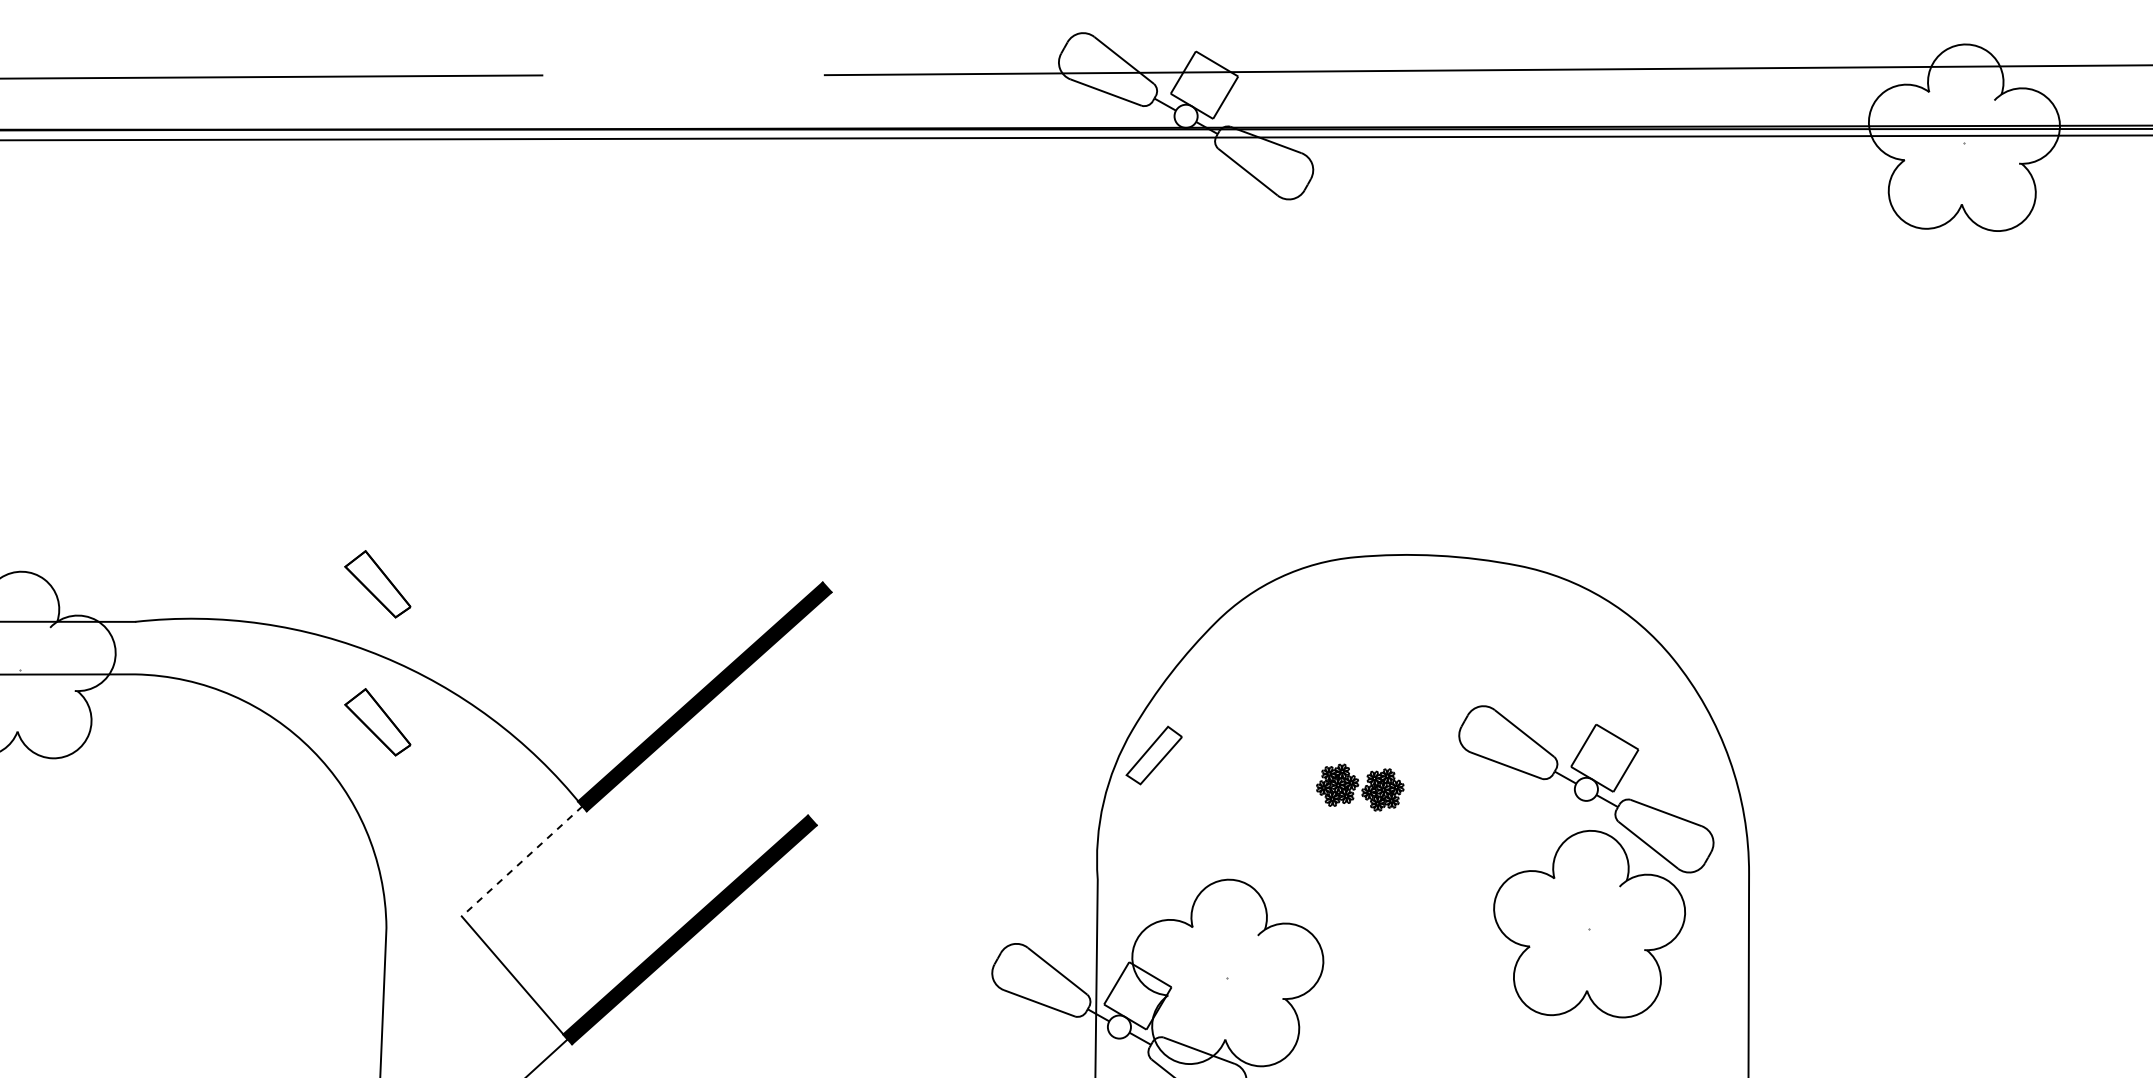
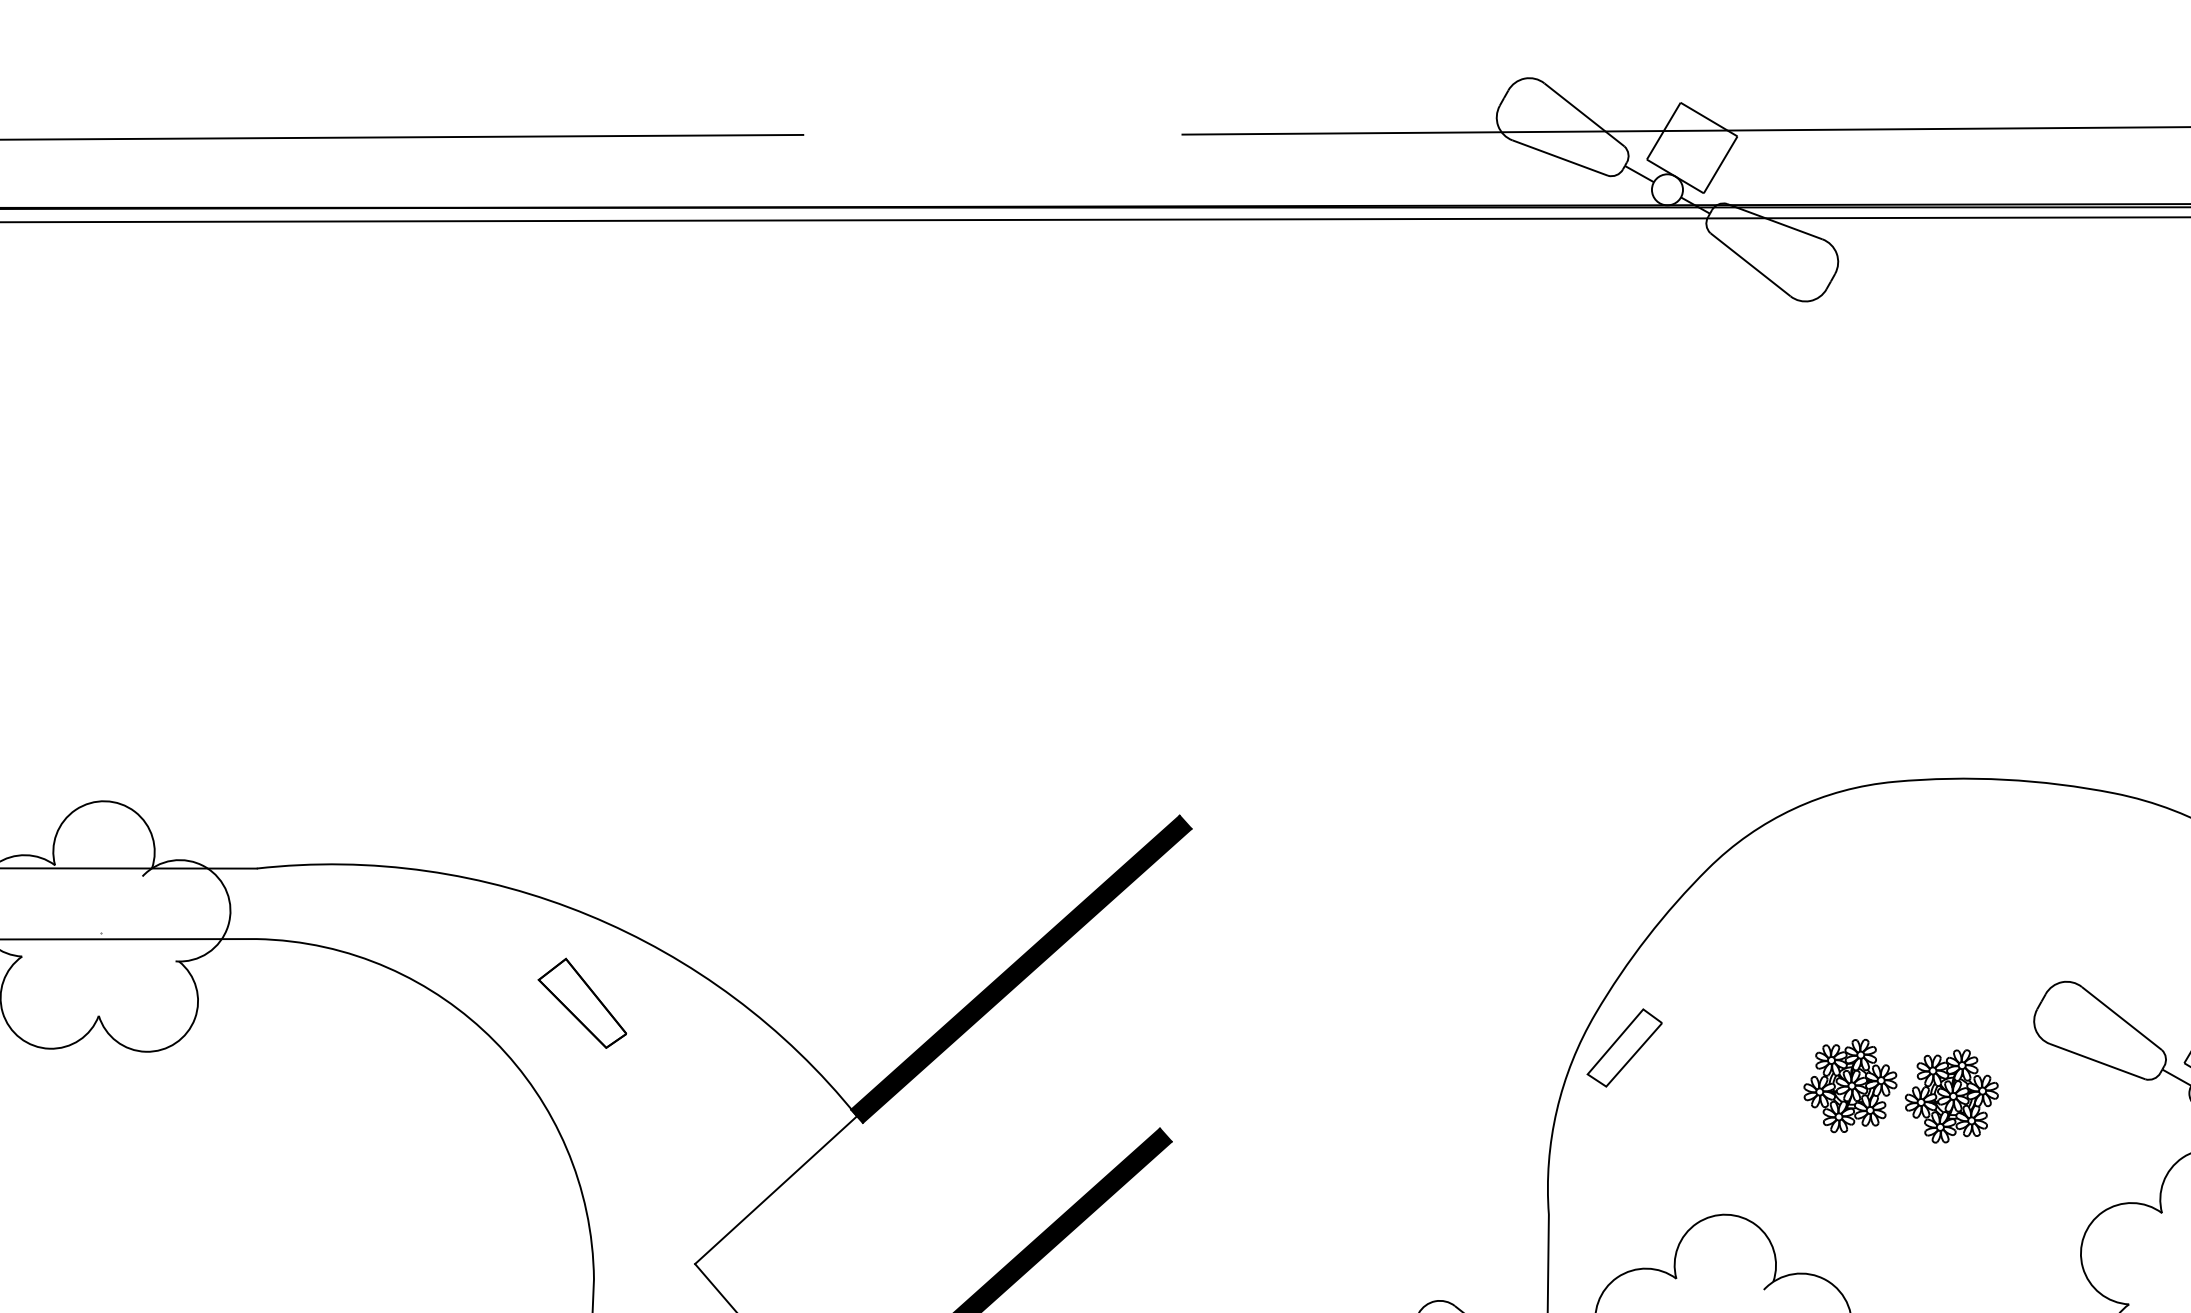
part: (377, 584) -> (581, 818), removed
part: (1360, 787) -> (1901, 1090), size x1.67
line: (522, 861) -> (776, 1190), dashed -> solid

